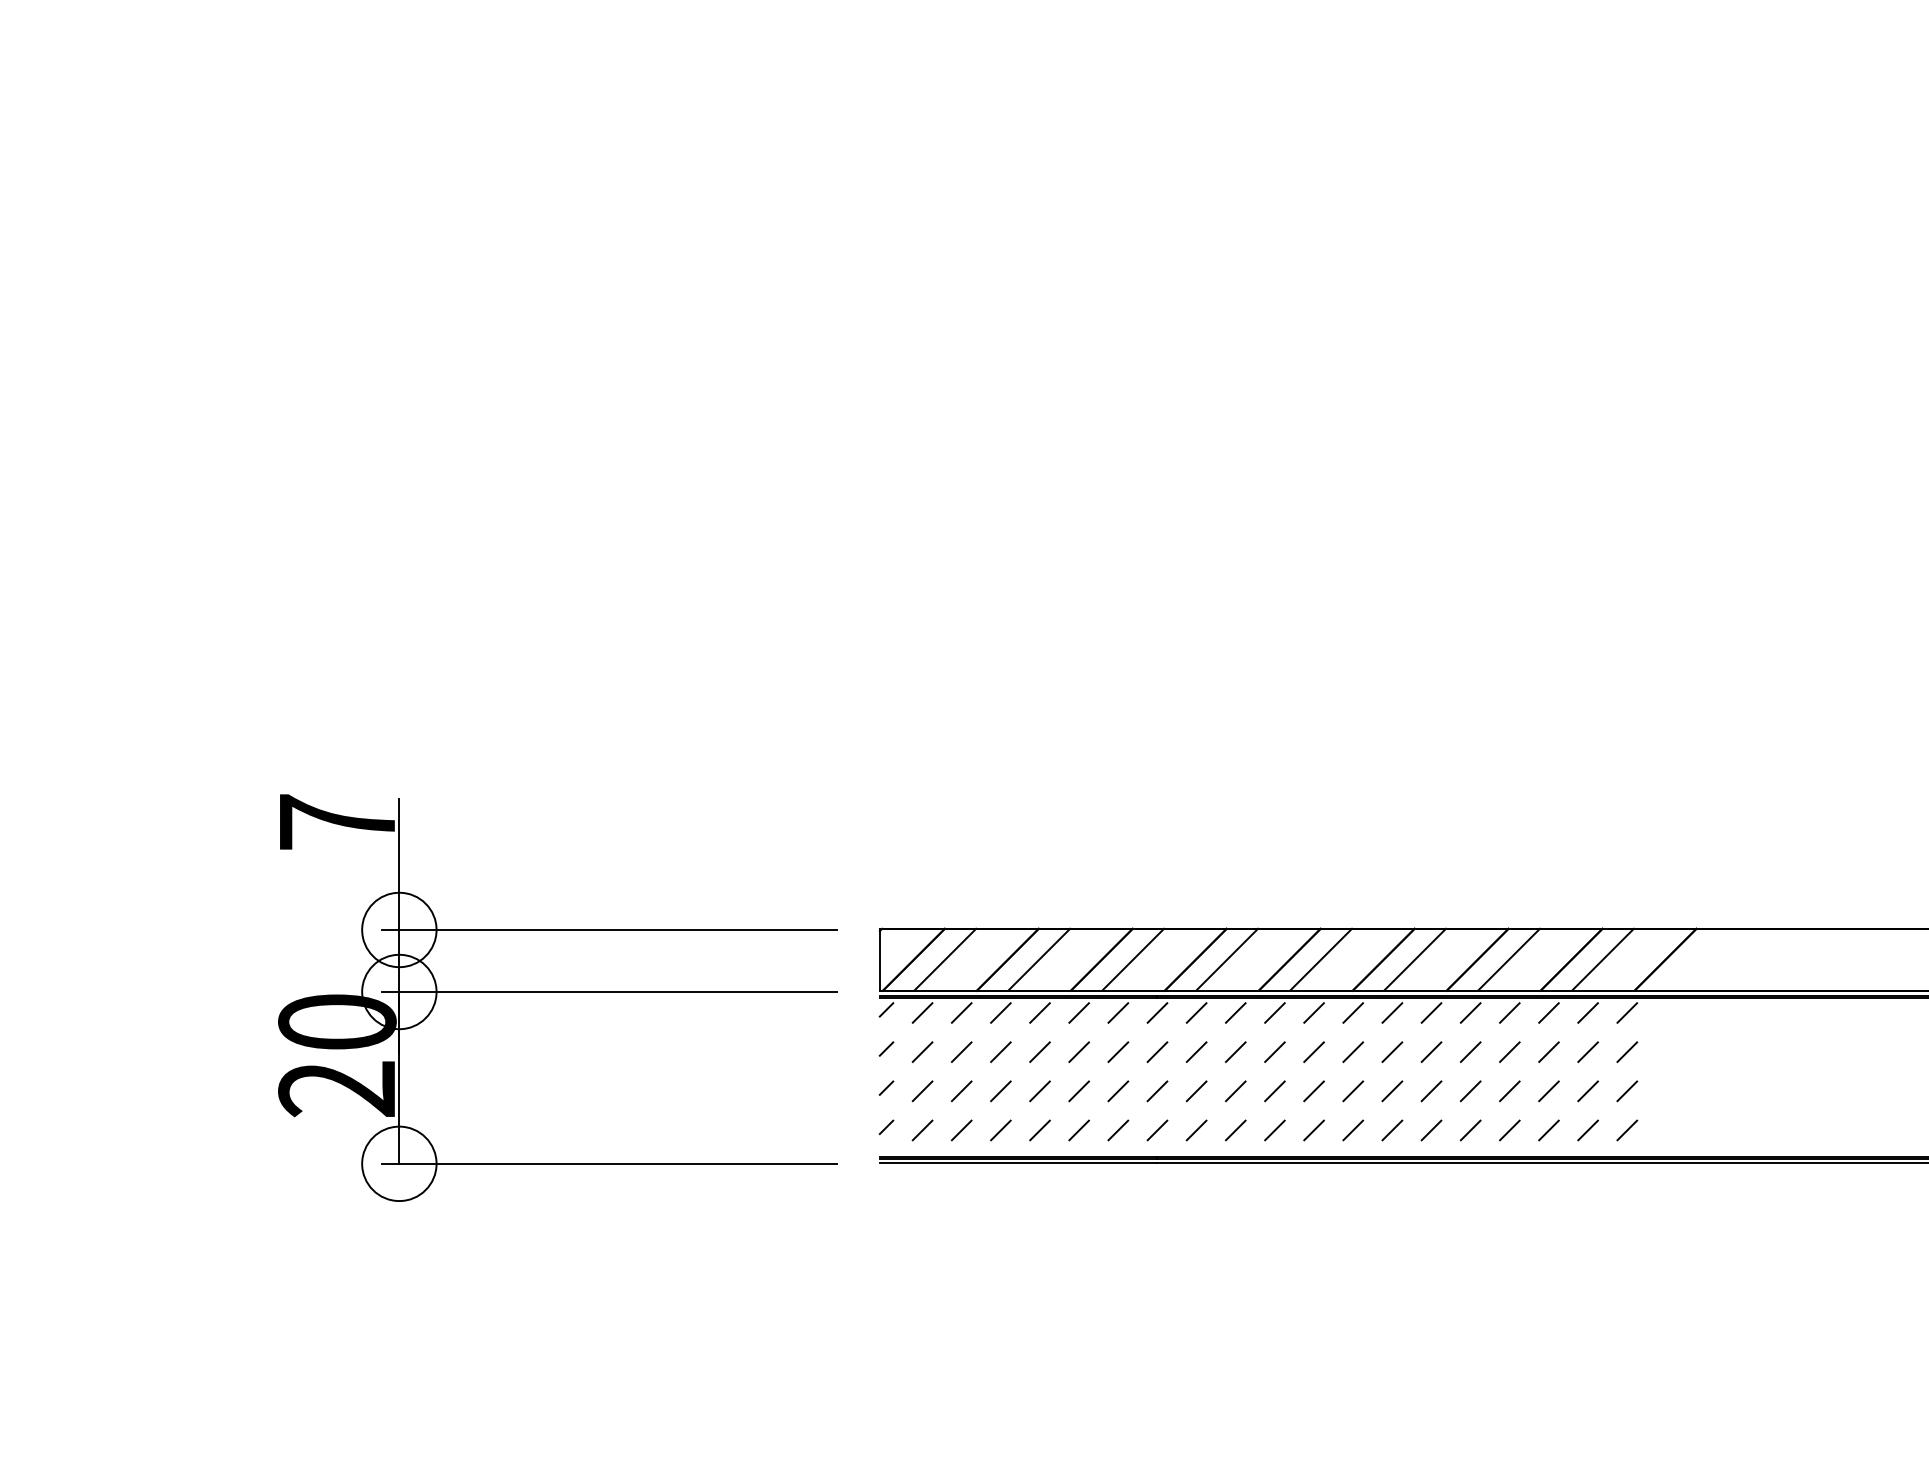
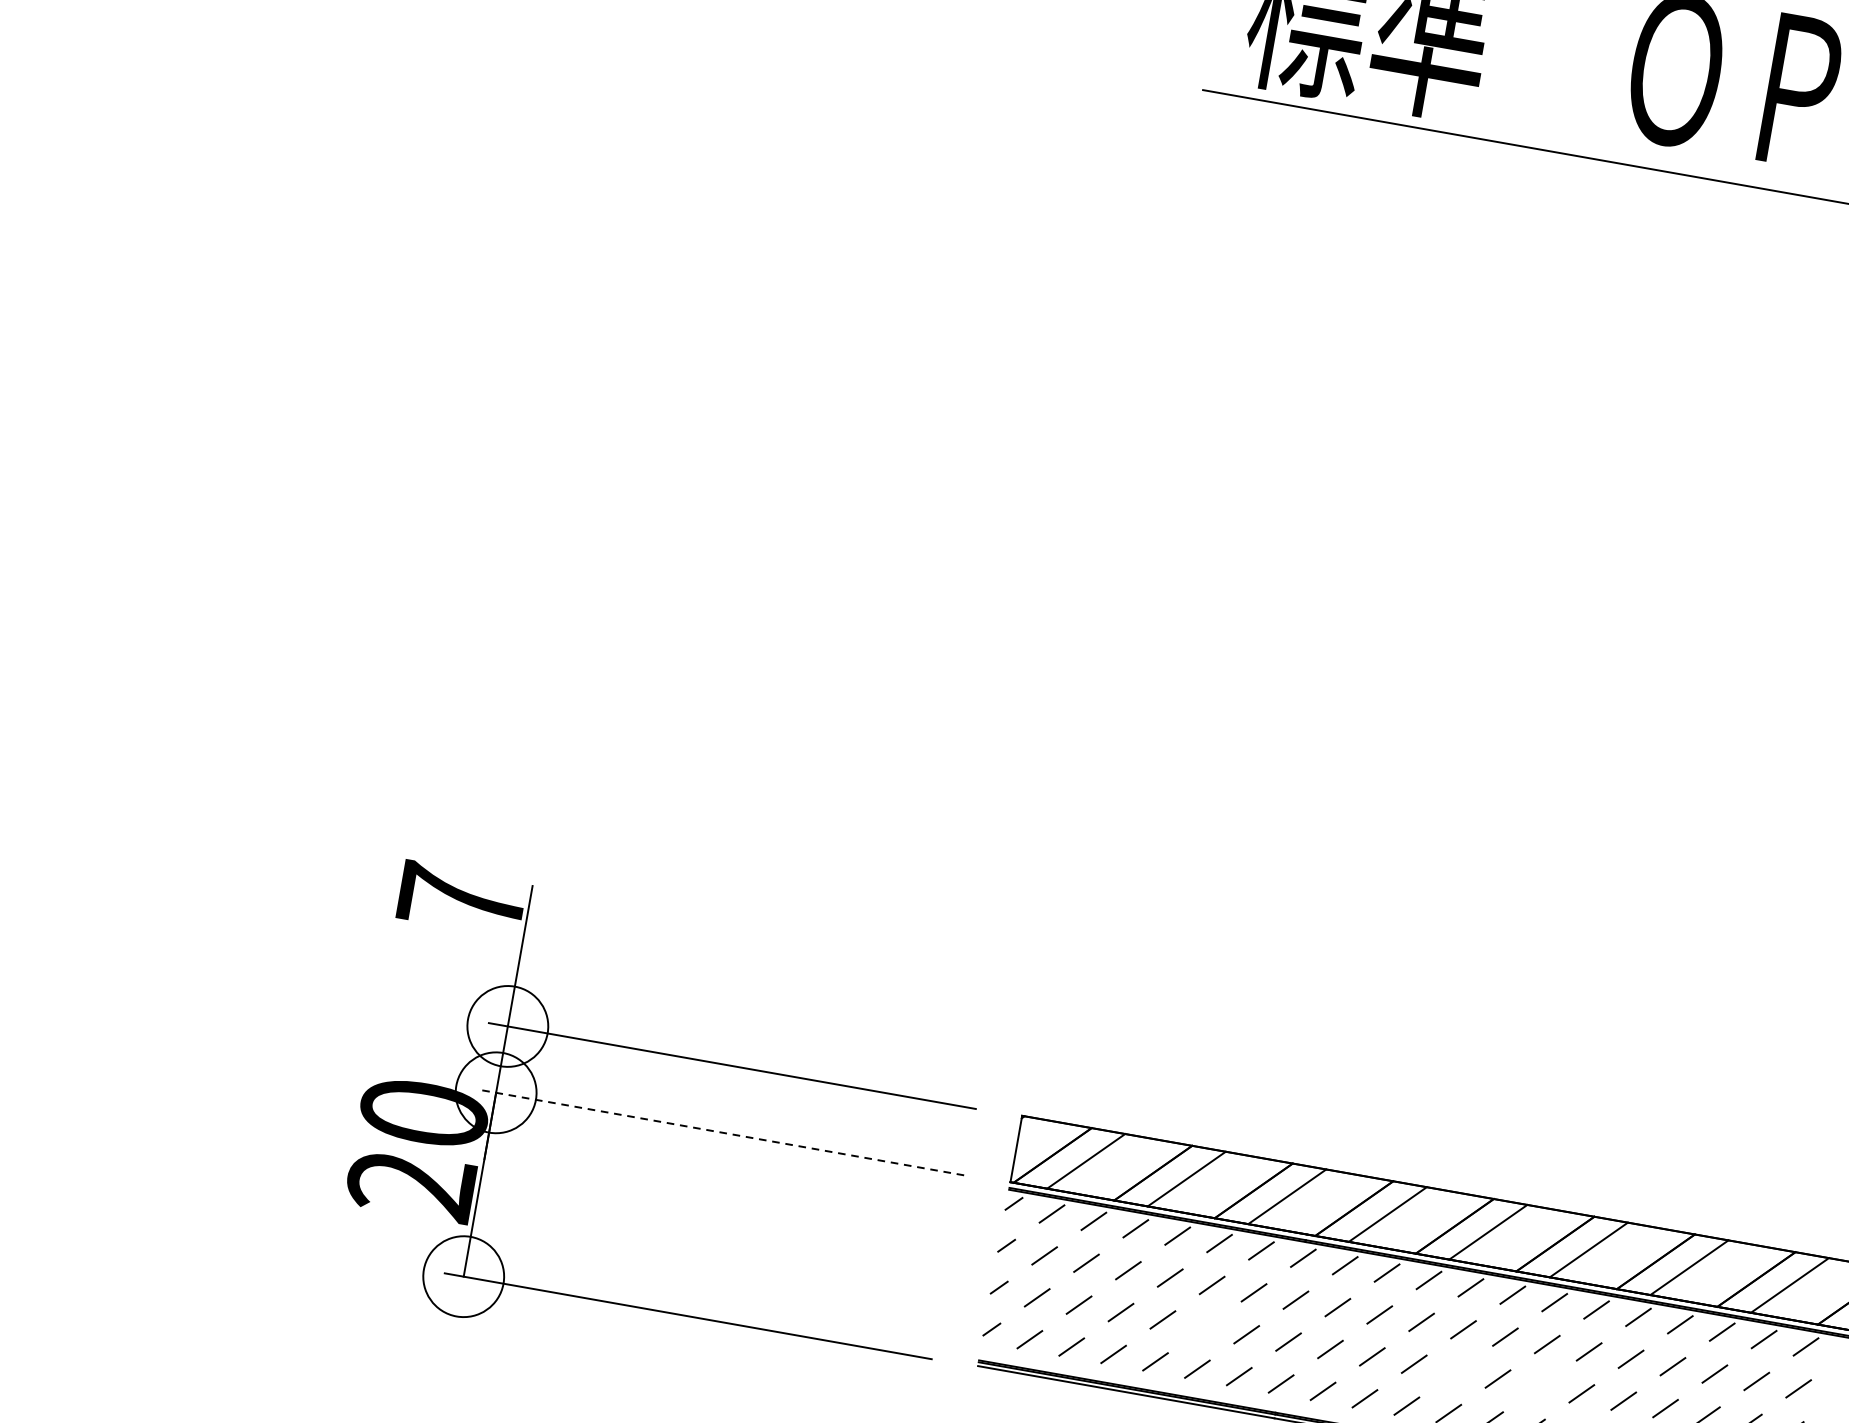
line: (609, 992) -> (720, 1132), solid -> dashed
line: (1078, 1091) -> (1204, 1327), removed
line: (1313, 1091) -> (1455, 1371), removed
line: (1392, 1091) -> (1540, 1386), removed

